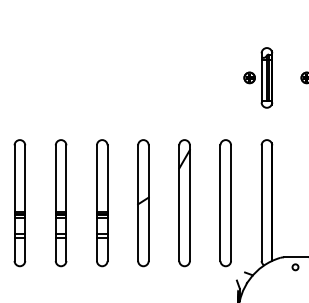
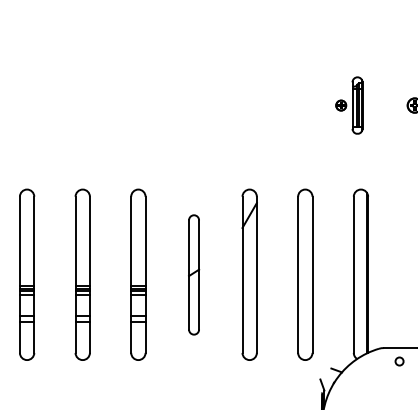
part: (258, 77) -> (349, 104), size x0.7
part: (143, 203) -> (194, 275), size x0.7

